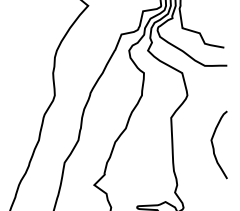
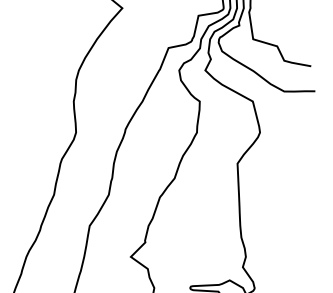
curve: (213, 144) -> (296, 200), removed

